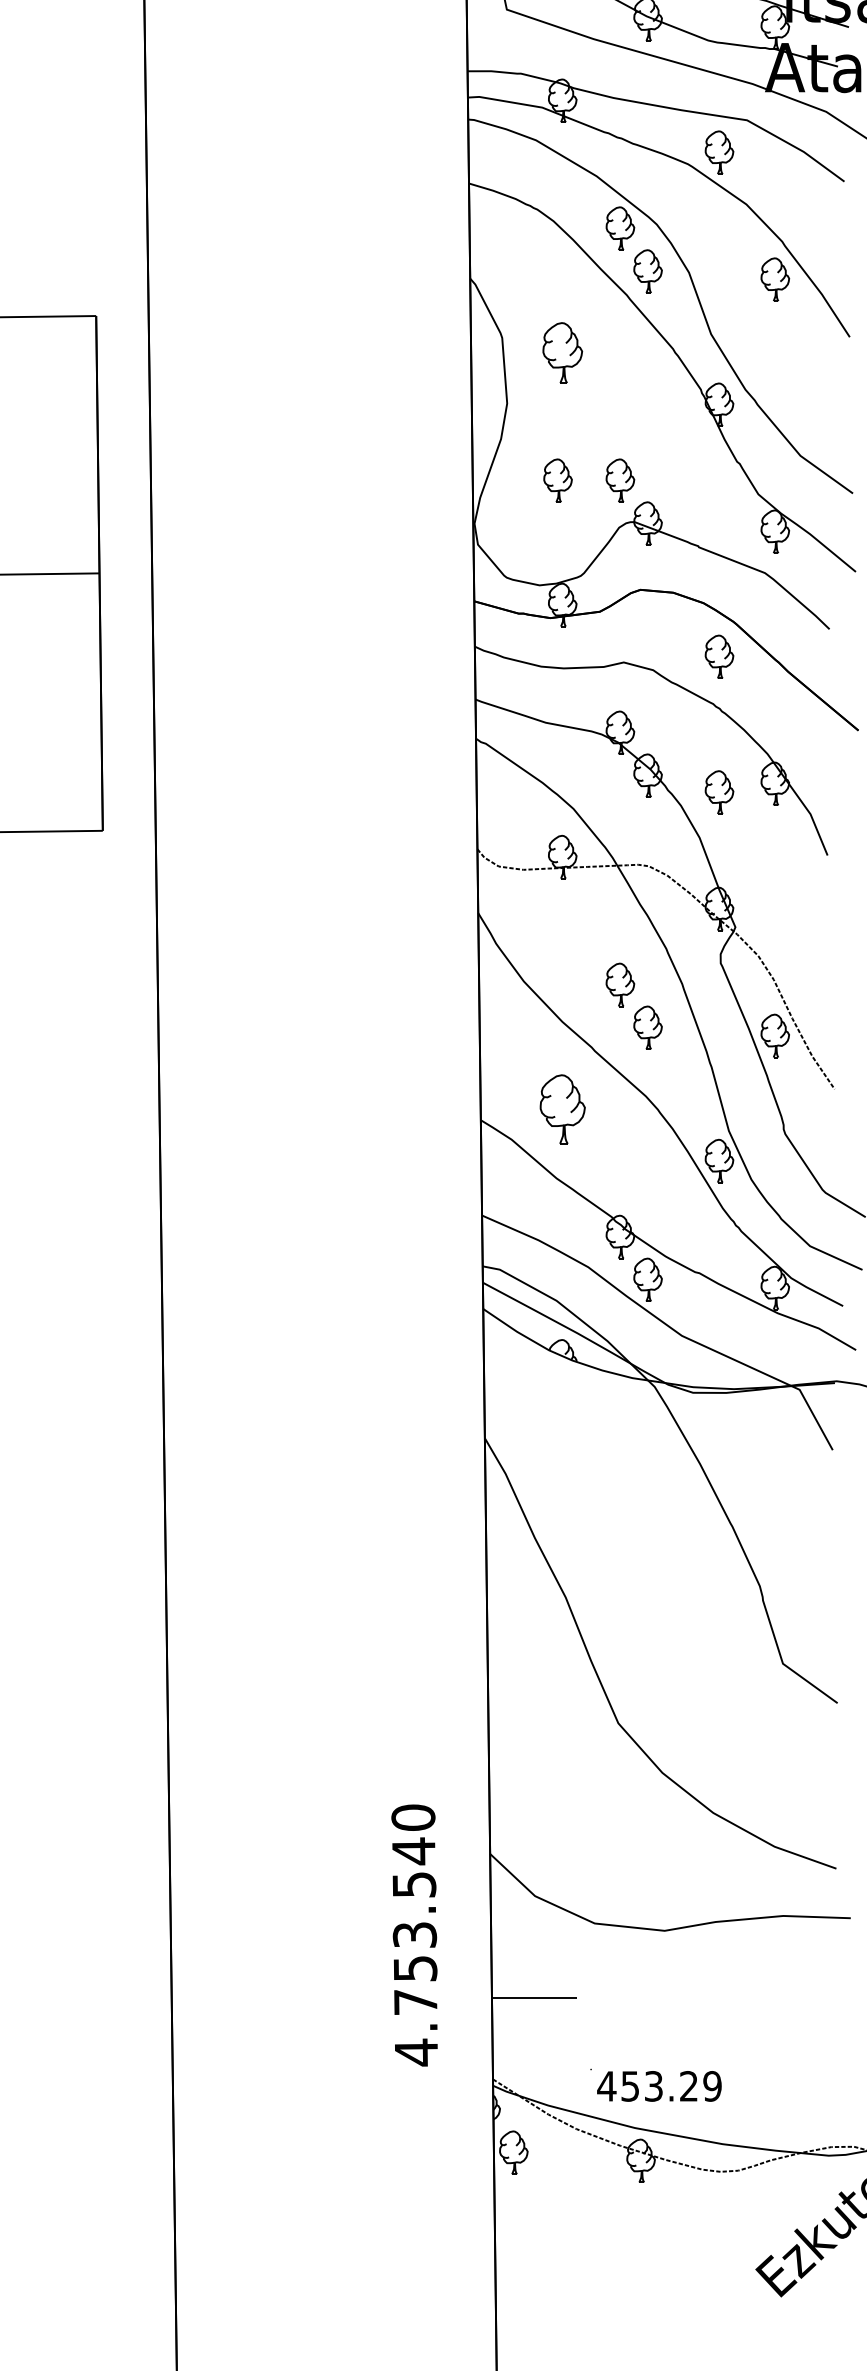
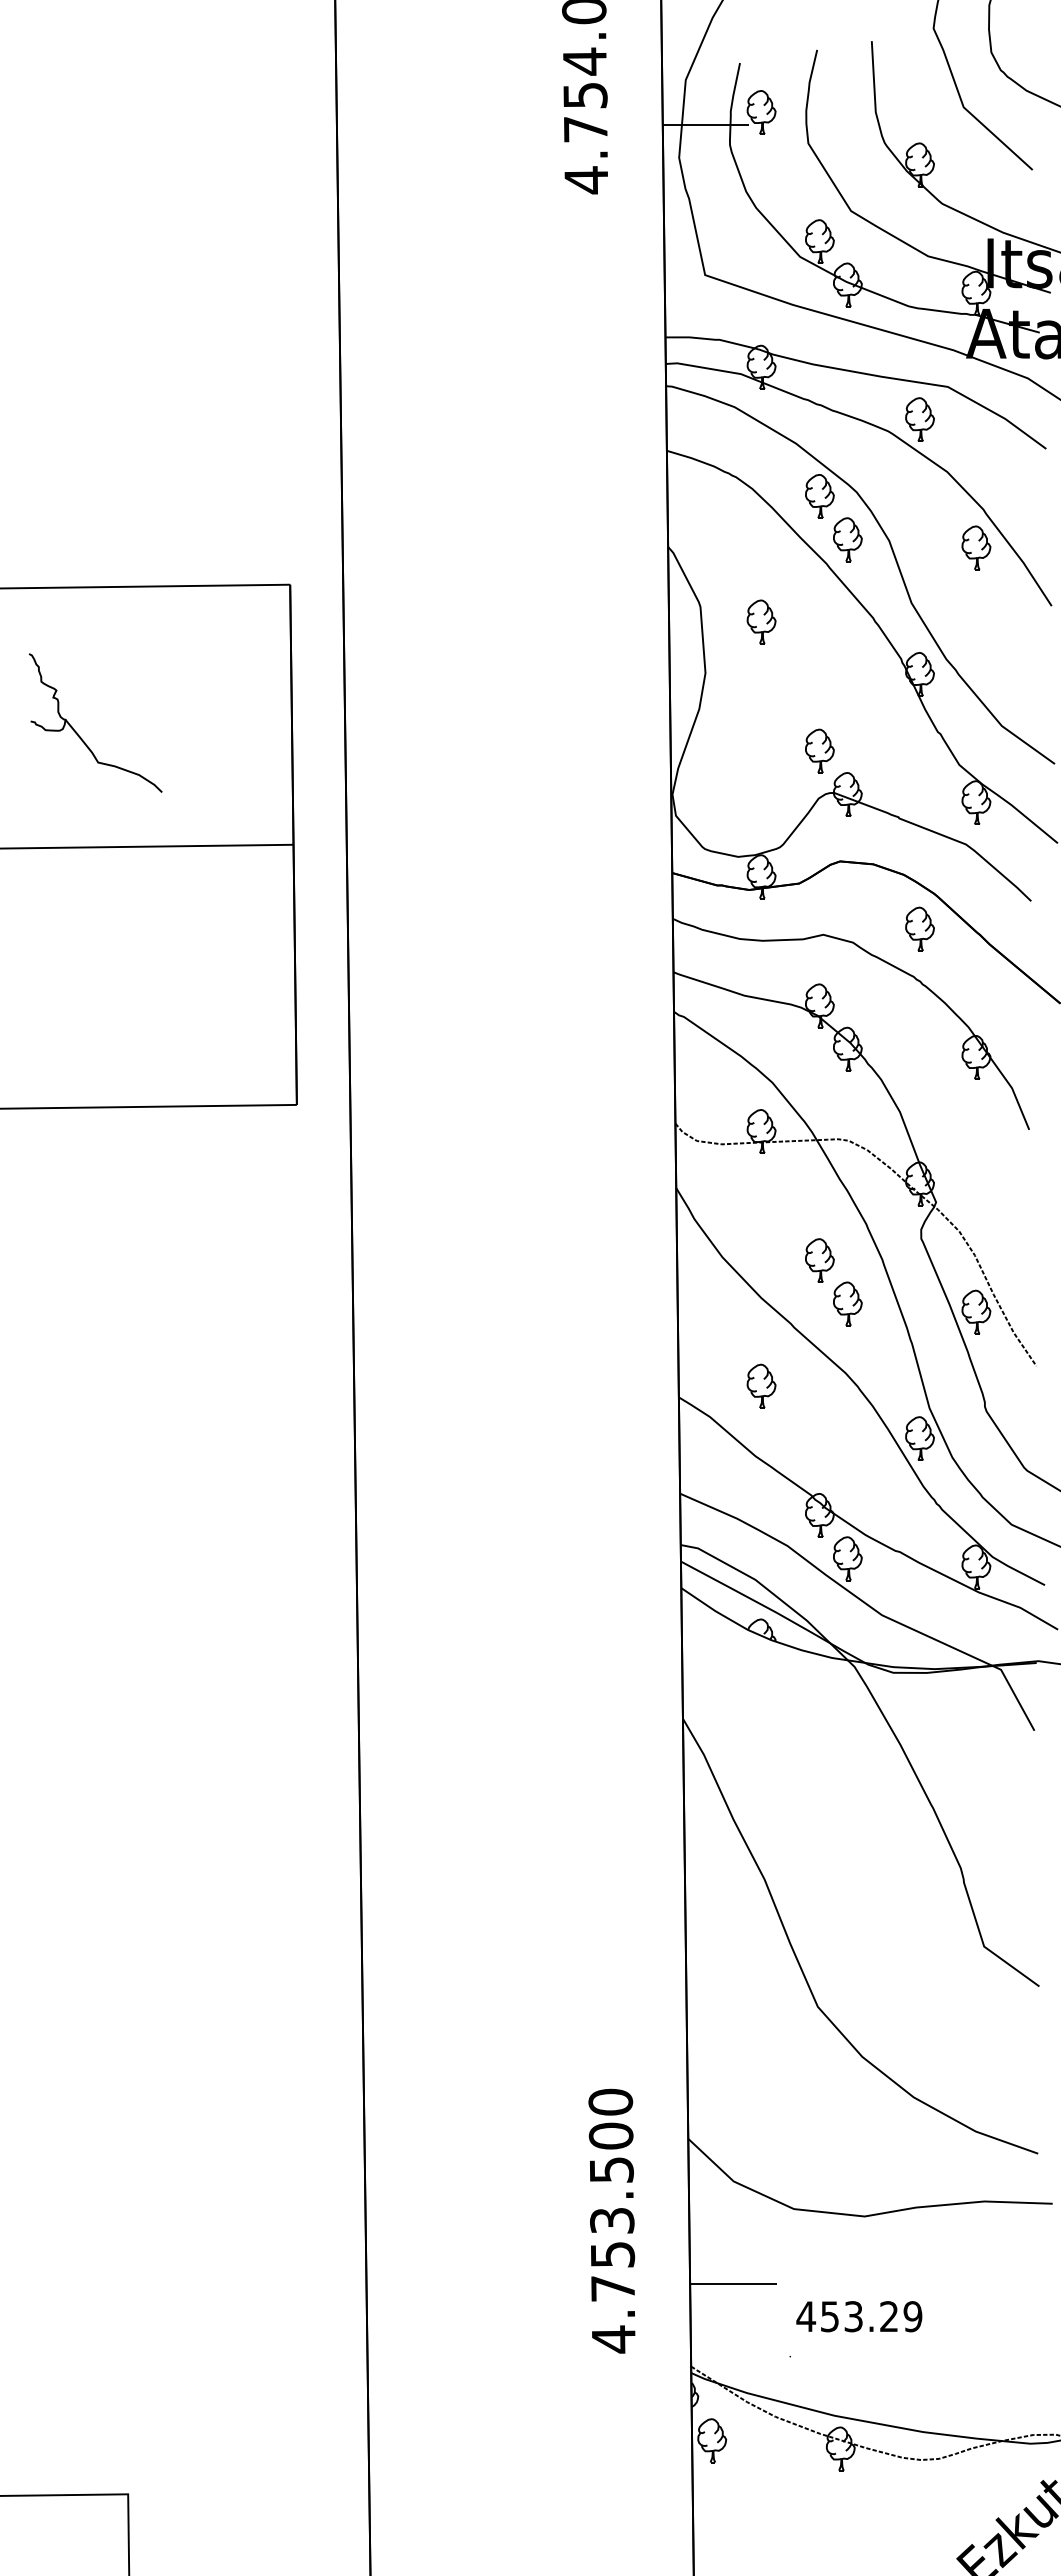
part: (562, 352) -> (761, 621), size x0.71
part: (557, 480) -> (756, 750), removed
part: (718, 791) -> (919, 1065), removed
part: (562, 1108) -> (761, 1385), size x0.62
text: (413, 1851) -> (610, 2136), 4.753.540 -> 4.753.500
text: (659, 2086) -> (859, 2316), moved

